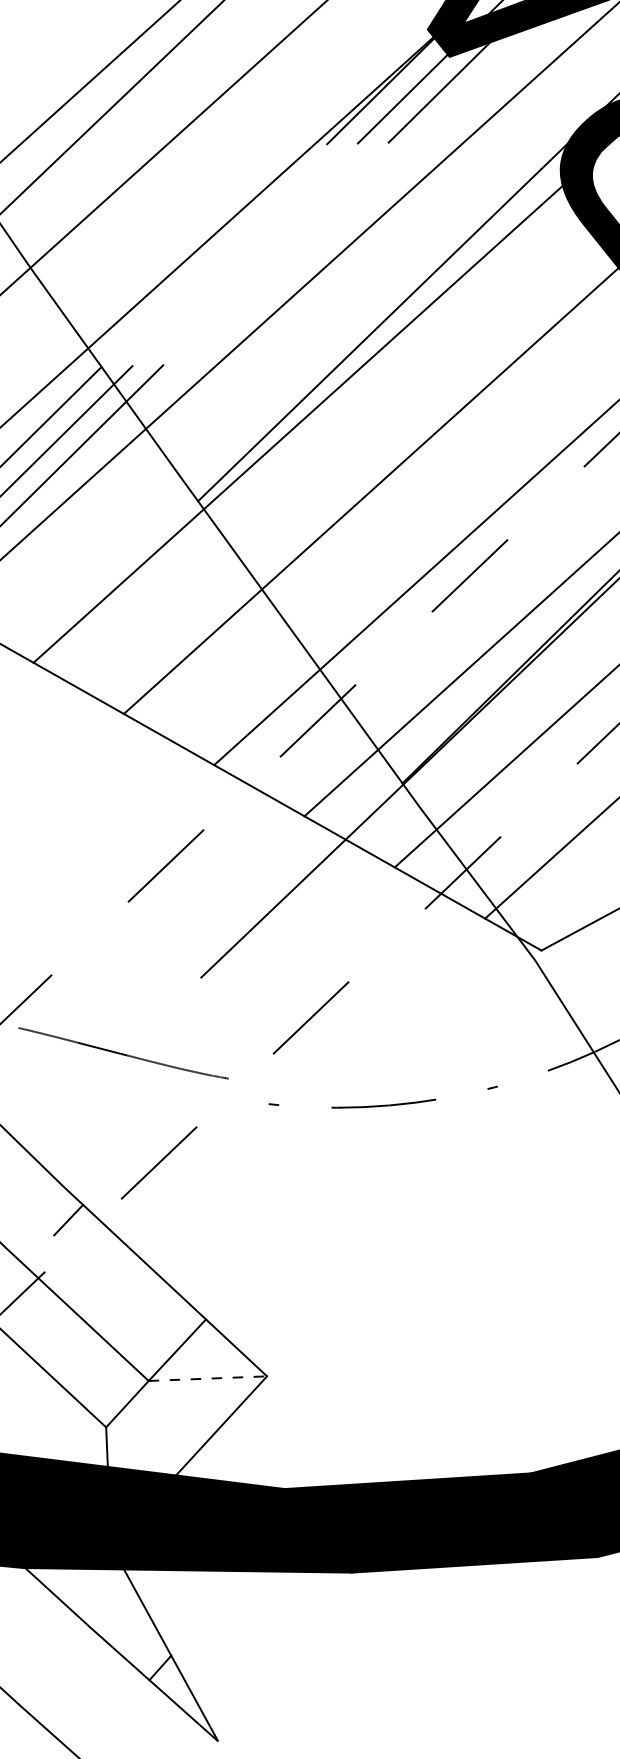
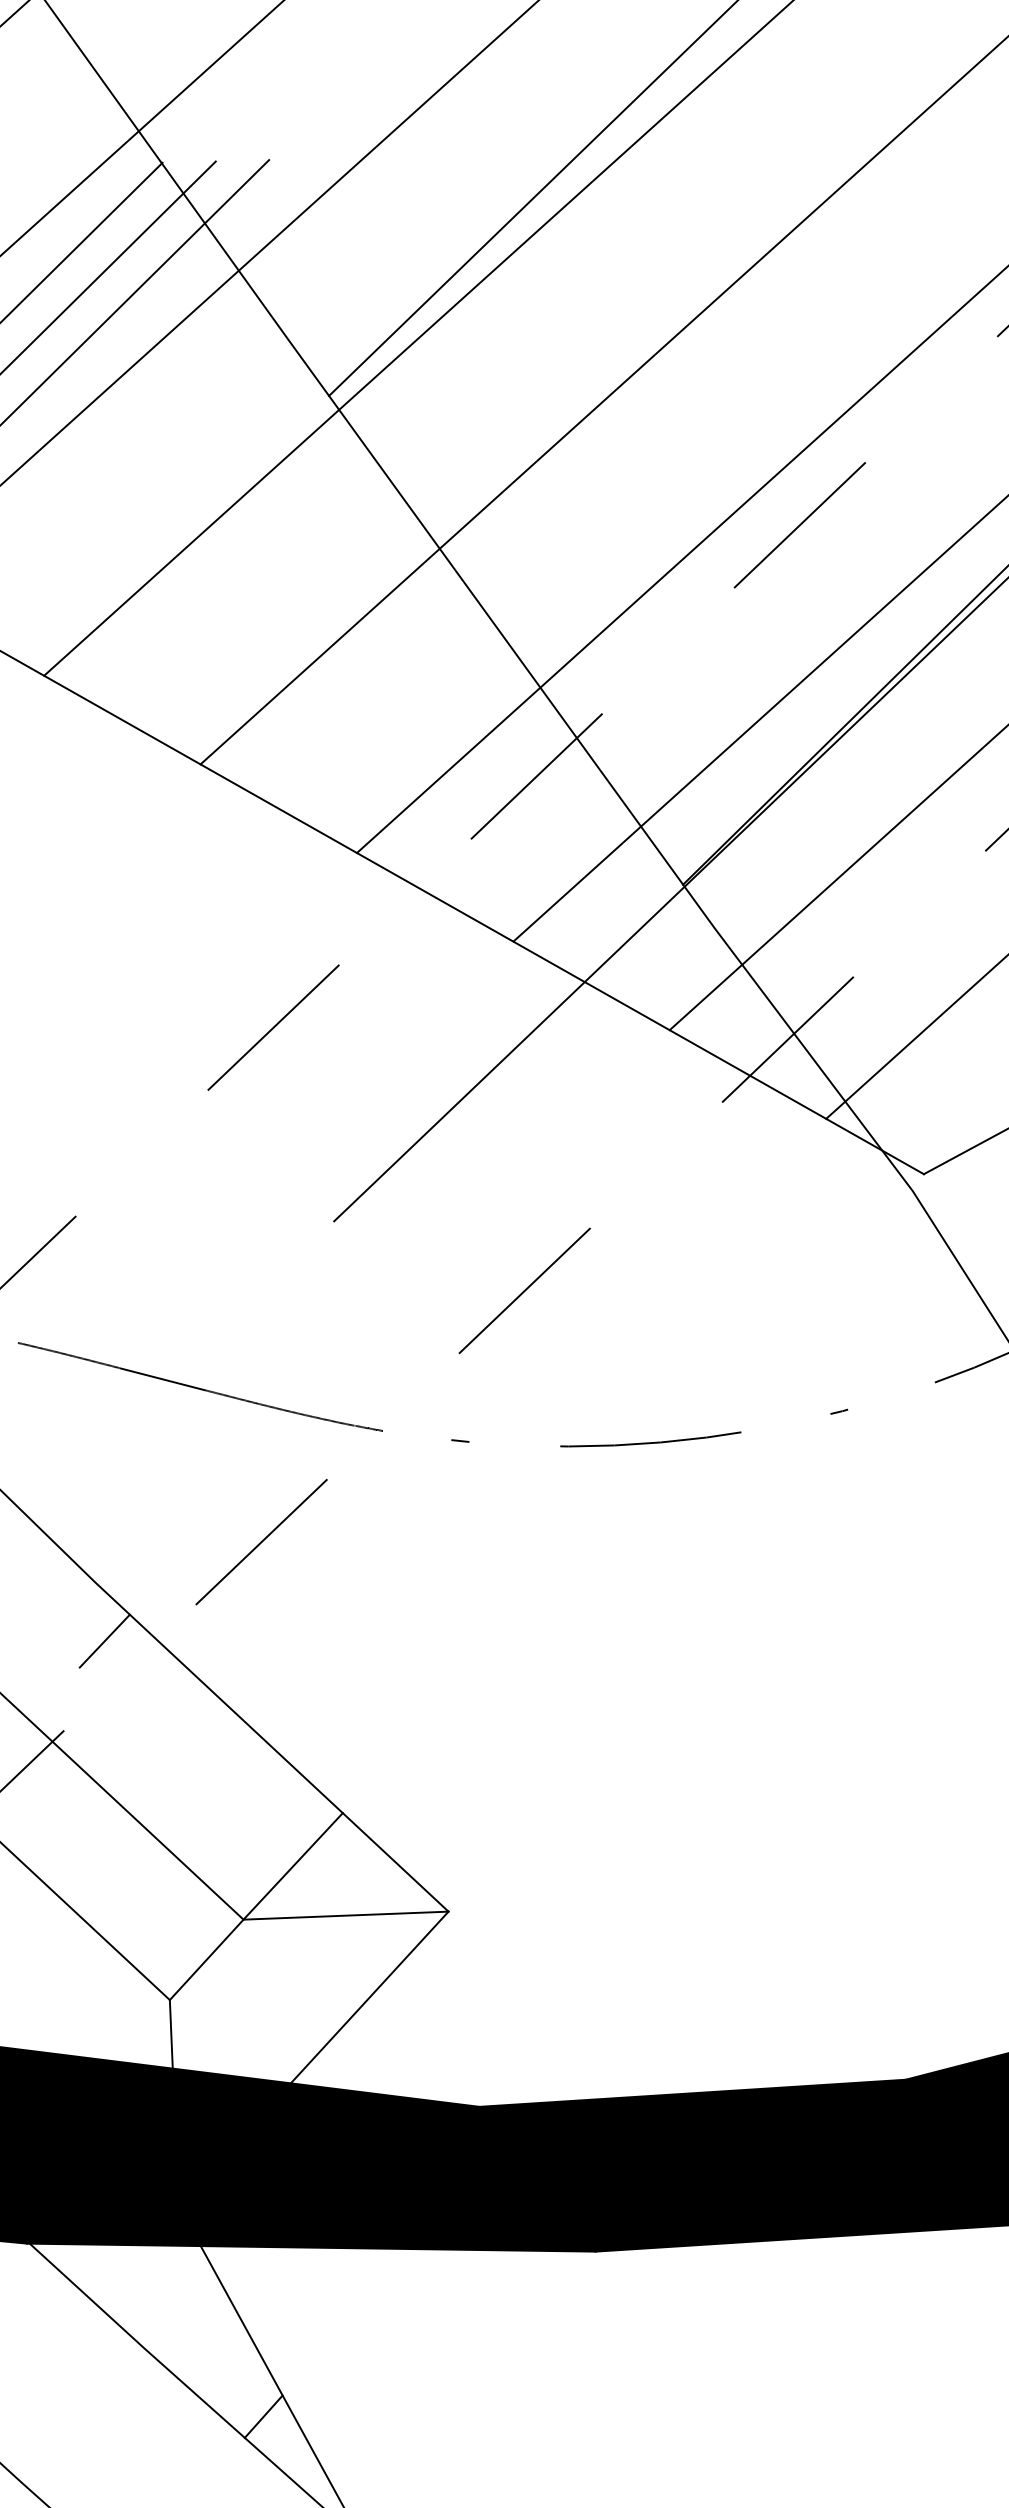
part: (123, 1053) -> (199, 1387), moved
line: (208, 1378) -> (347, 1915), dashed -> solid

